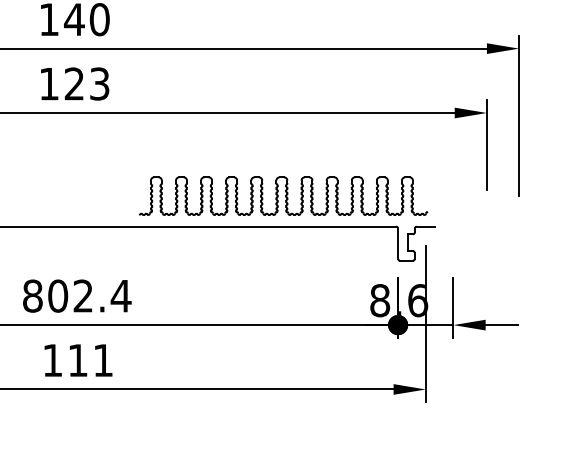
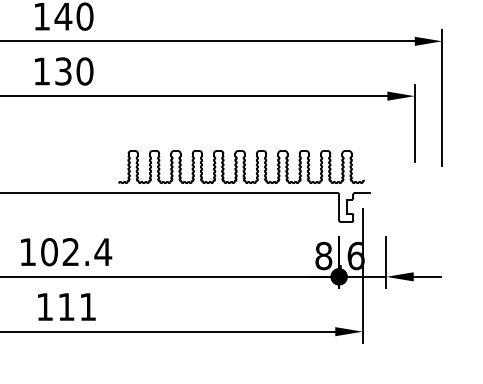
text: (87, 84) -> (74, 71), 123 -> 130
text: (32, 296) -> (27, 252), 802.4 -> 102.4

